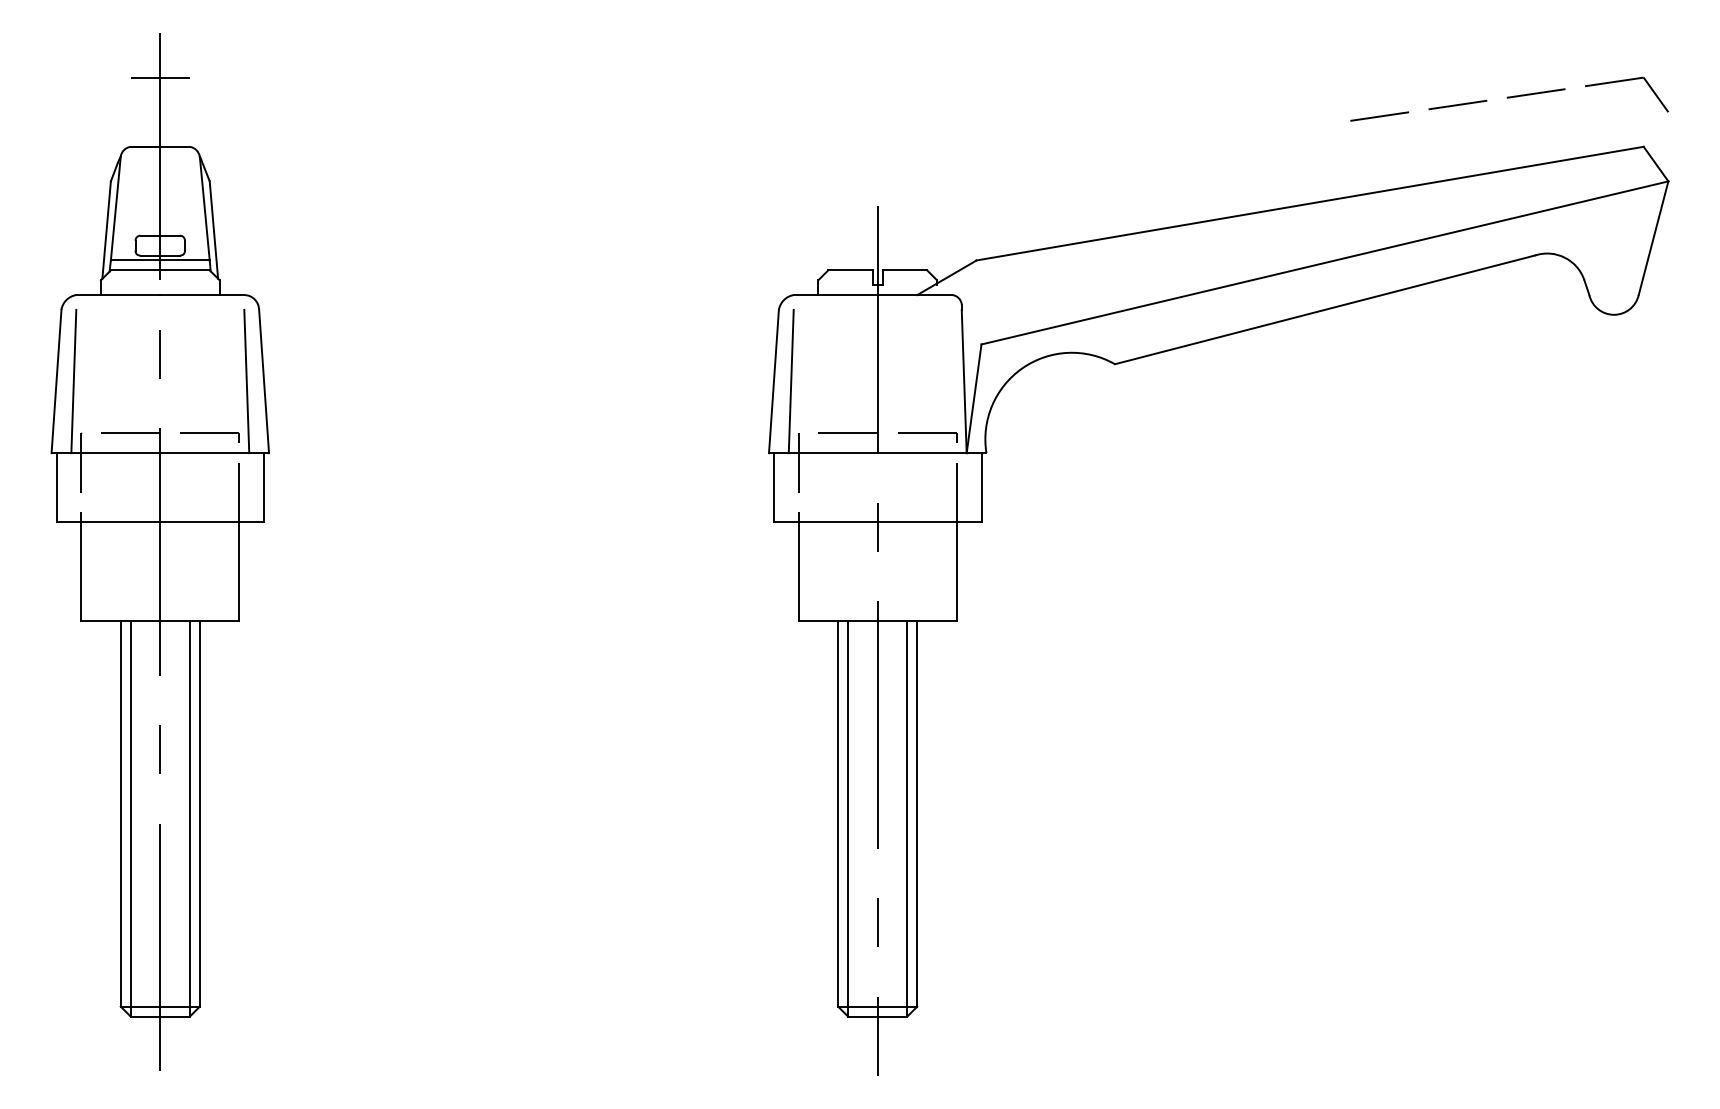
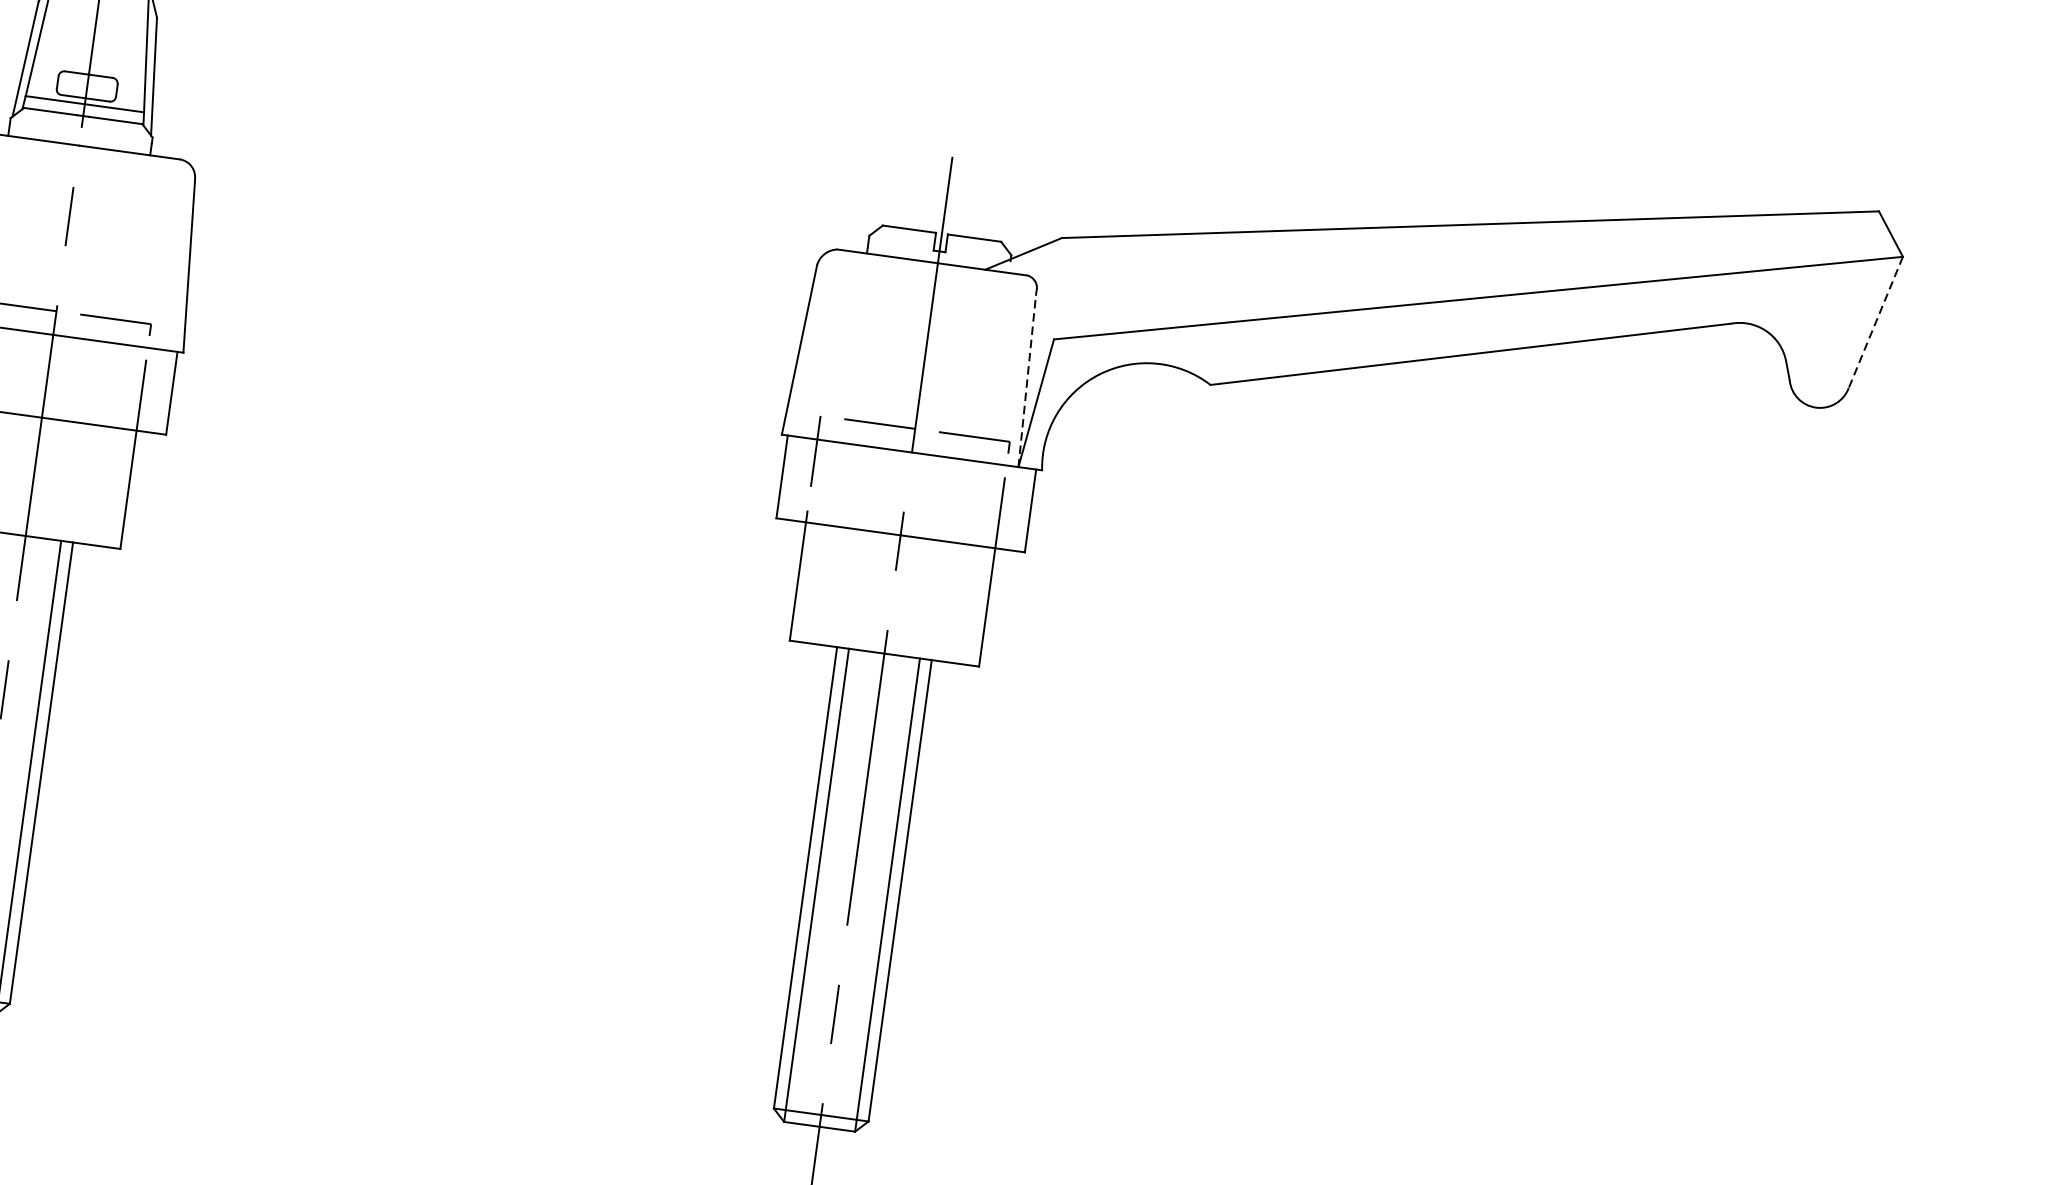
part: (1509, 98) -> (1726, 131), removed
line: (1653, 238) -> (1875, 322), solid -> dashed
line: (246, 381) -> (168, 263), removed
line: (790, 381) -> (819, 352), removed
line: (964, 381) -> (1027, 380), solid -> dashed

